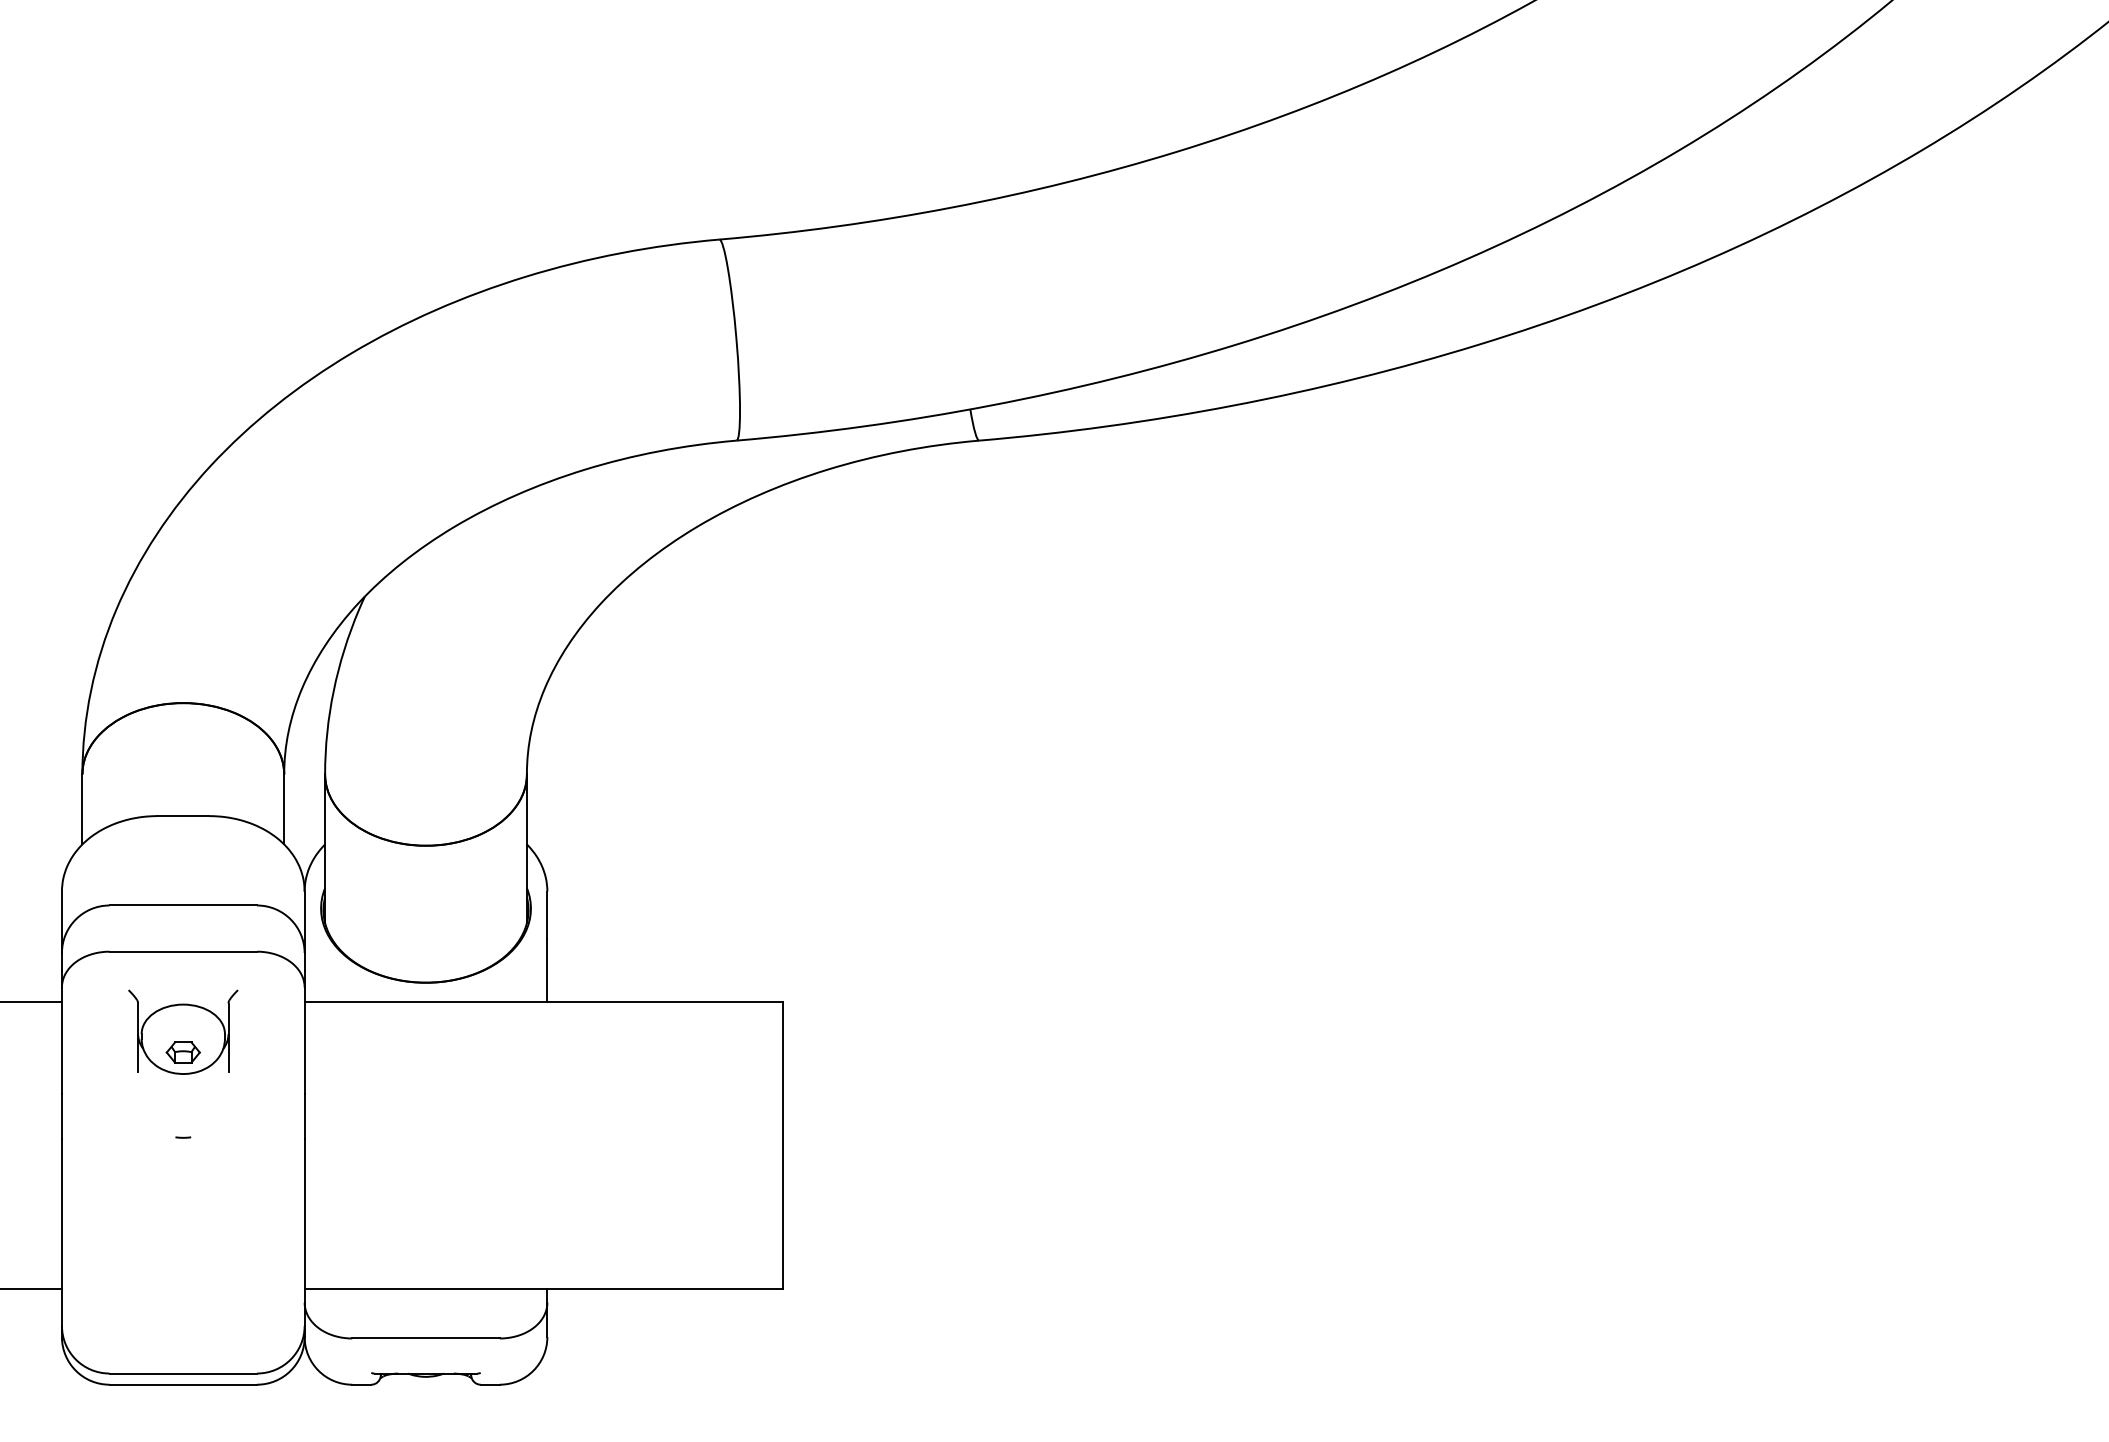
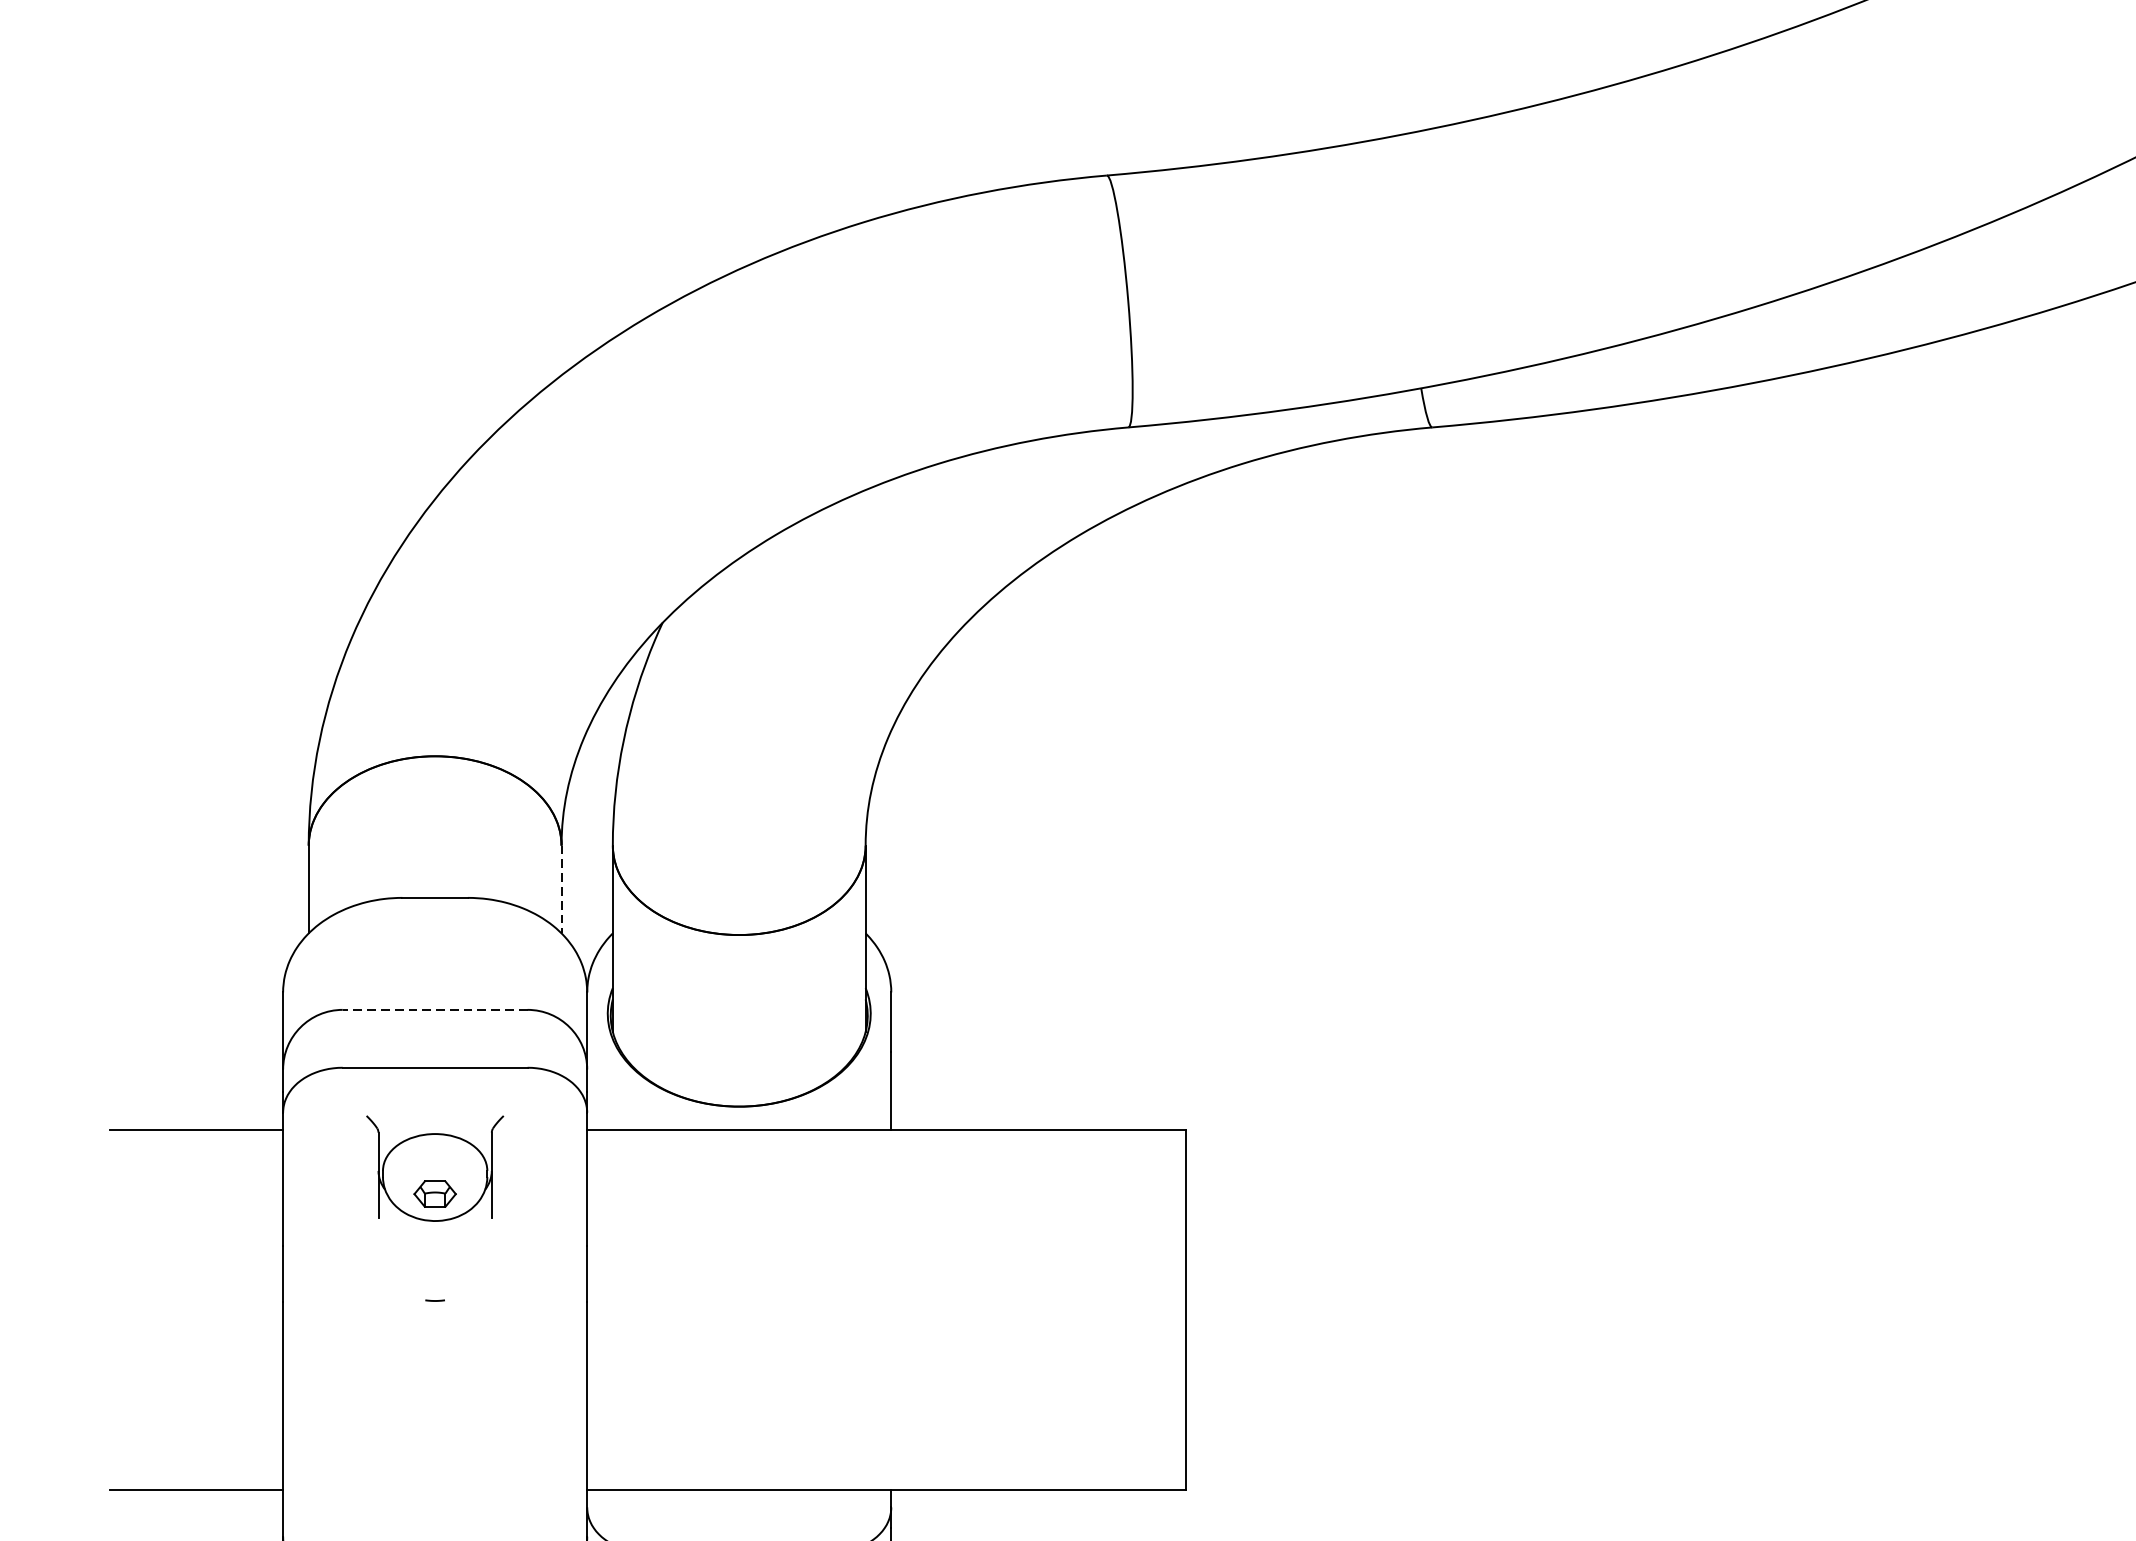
line: (284, 809) -> (561, 889), solid -> dashed
line: (183, 905) -> (435, 1009), solid -> dashed

